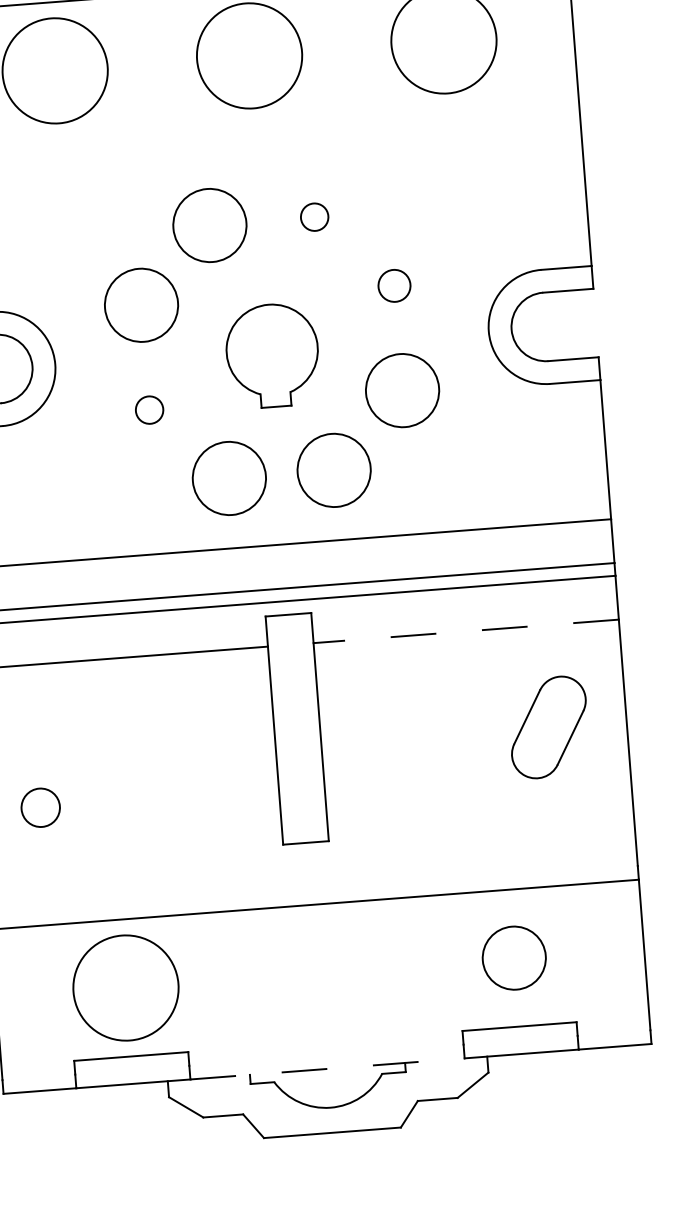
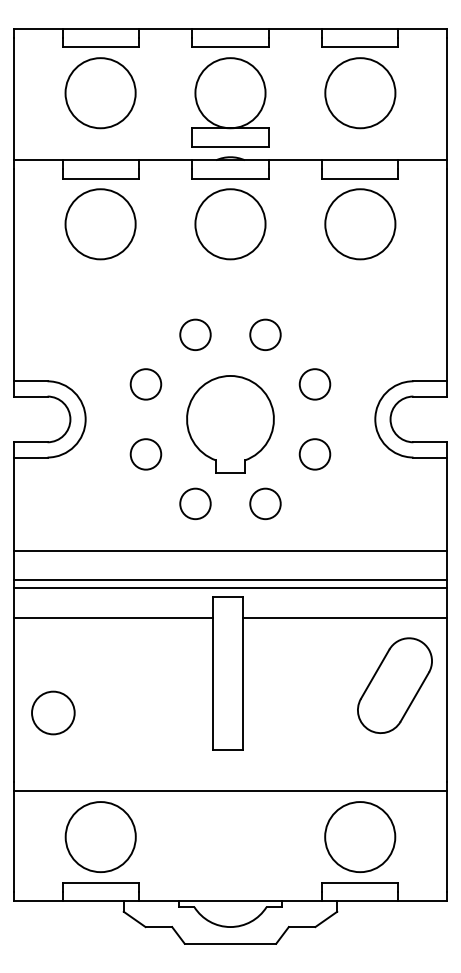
circle: (314, 216) -> (265, 334), size x1.67
circle: (209, 224) -> (195, 334), size x0.62
circle: (393, 286) -> (314, 384), size x1.43
circle: (140, 305) -> (145, 384), size x0.62
part: (272, 355) -> (230, 424), size x1.43
circle: (401, 390) -> (314, 454), size x0.62
circle: (148, 410) -> (145, 454), size x1.67
circle: (334, 469) -> (265, 503), size x0.62
circle: (229, 477) -> (195, 503), size x0.62
line: (465, 631) -> (344, 617), dashed -> solid
part: (548, 727) -> (394, 685), size x1.43
circle: (40, 806) -> (53, 712), size x1.67
circle: (514, 958) -> (360, 837), size x1.67
line: (327, 1069) -> (230, 901), dashed -> solid

